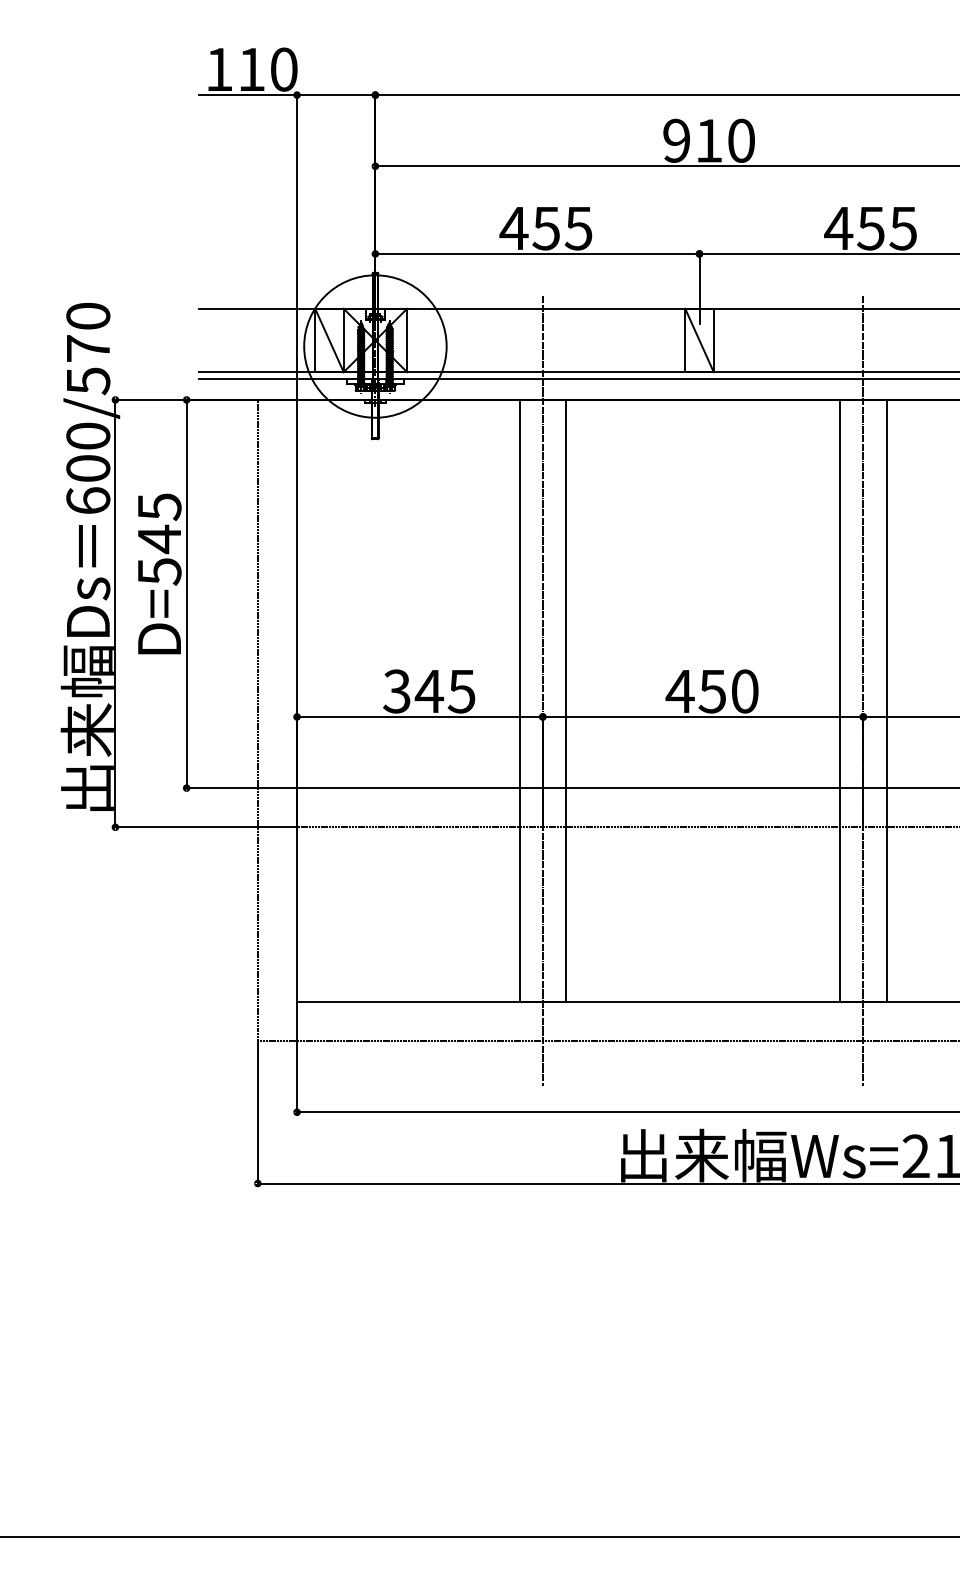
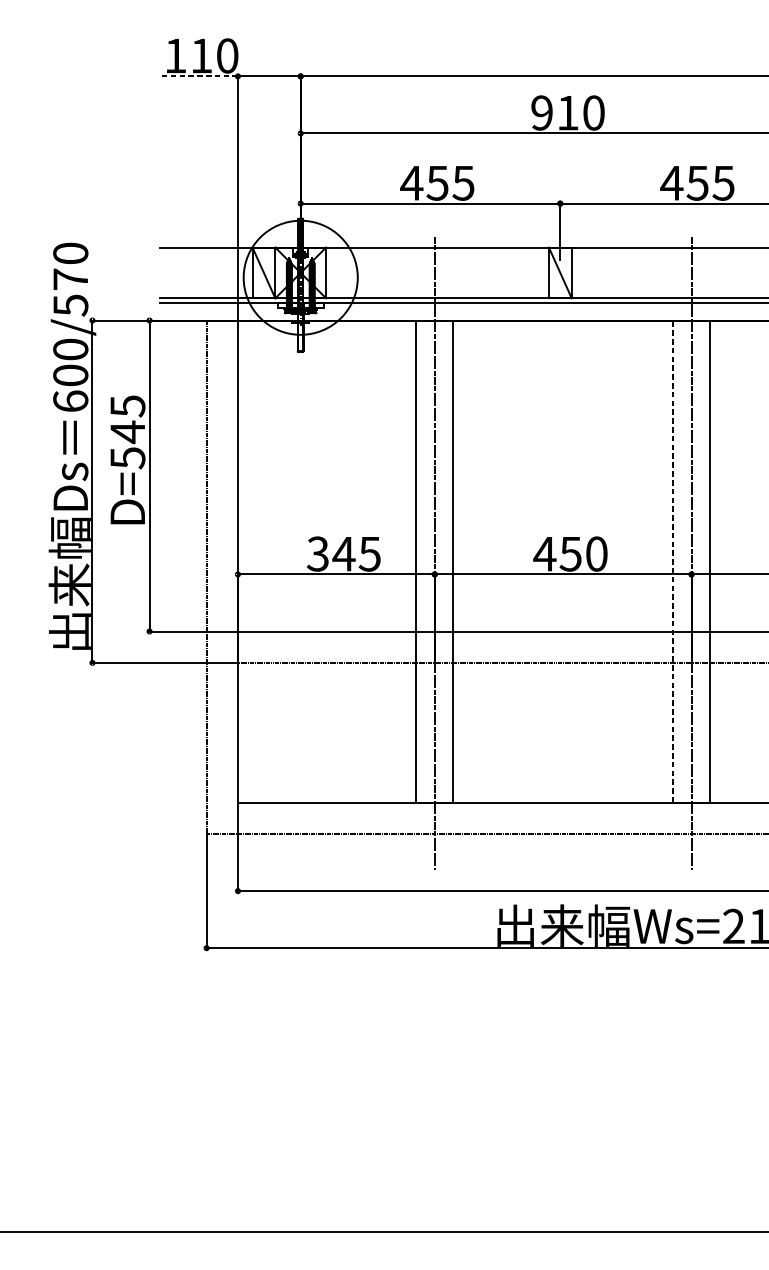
line: (248, 95) -> (199, 76), solid -> dashed
line: (840, 700) -> (673, 561), solid -> dashed

